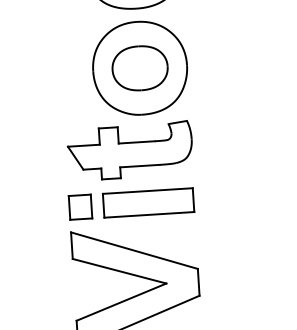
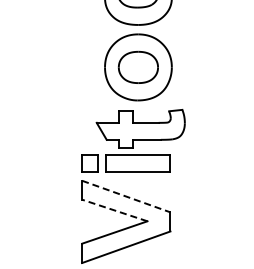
part: (129, 150) -> (140, 128), moved
line: (134, 250) -> (126, 196), solid -> dashed
line: (119, 271) -> (114, 210), solid -> dashed

